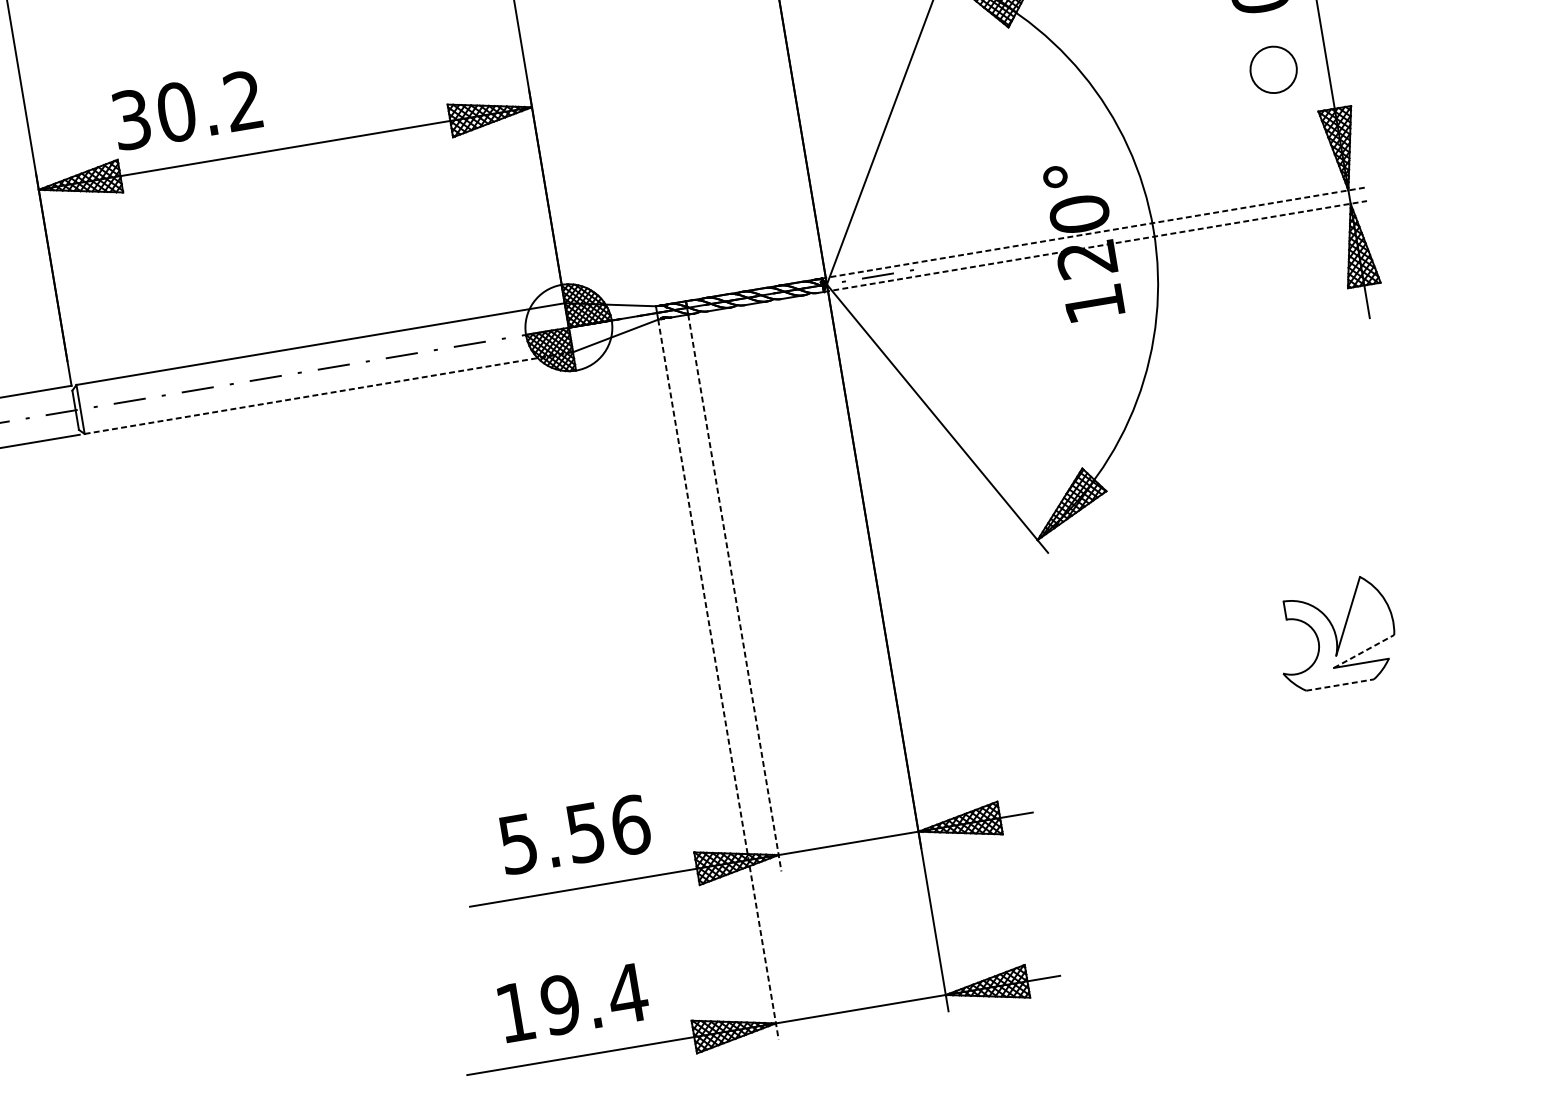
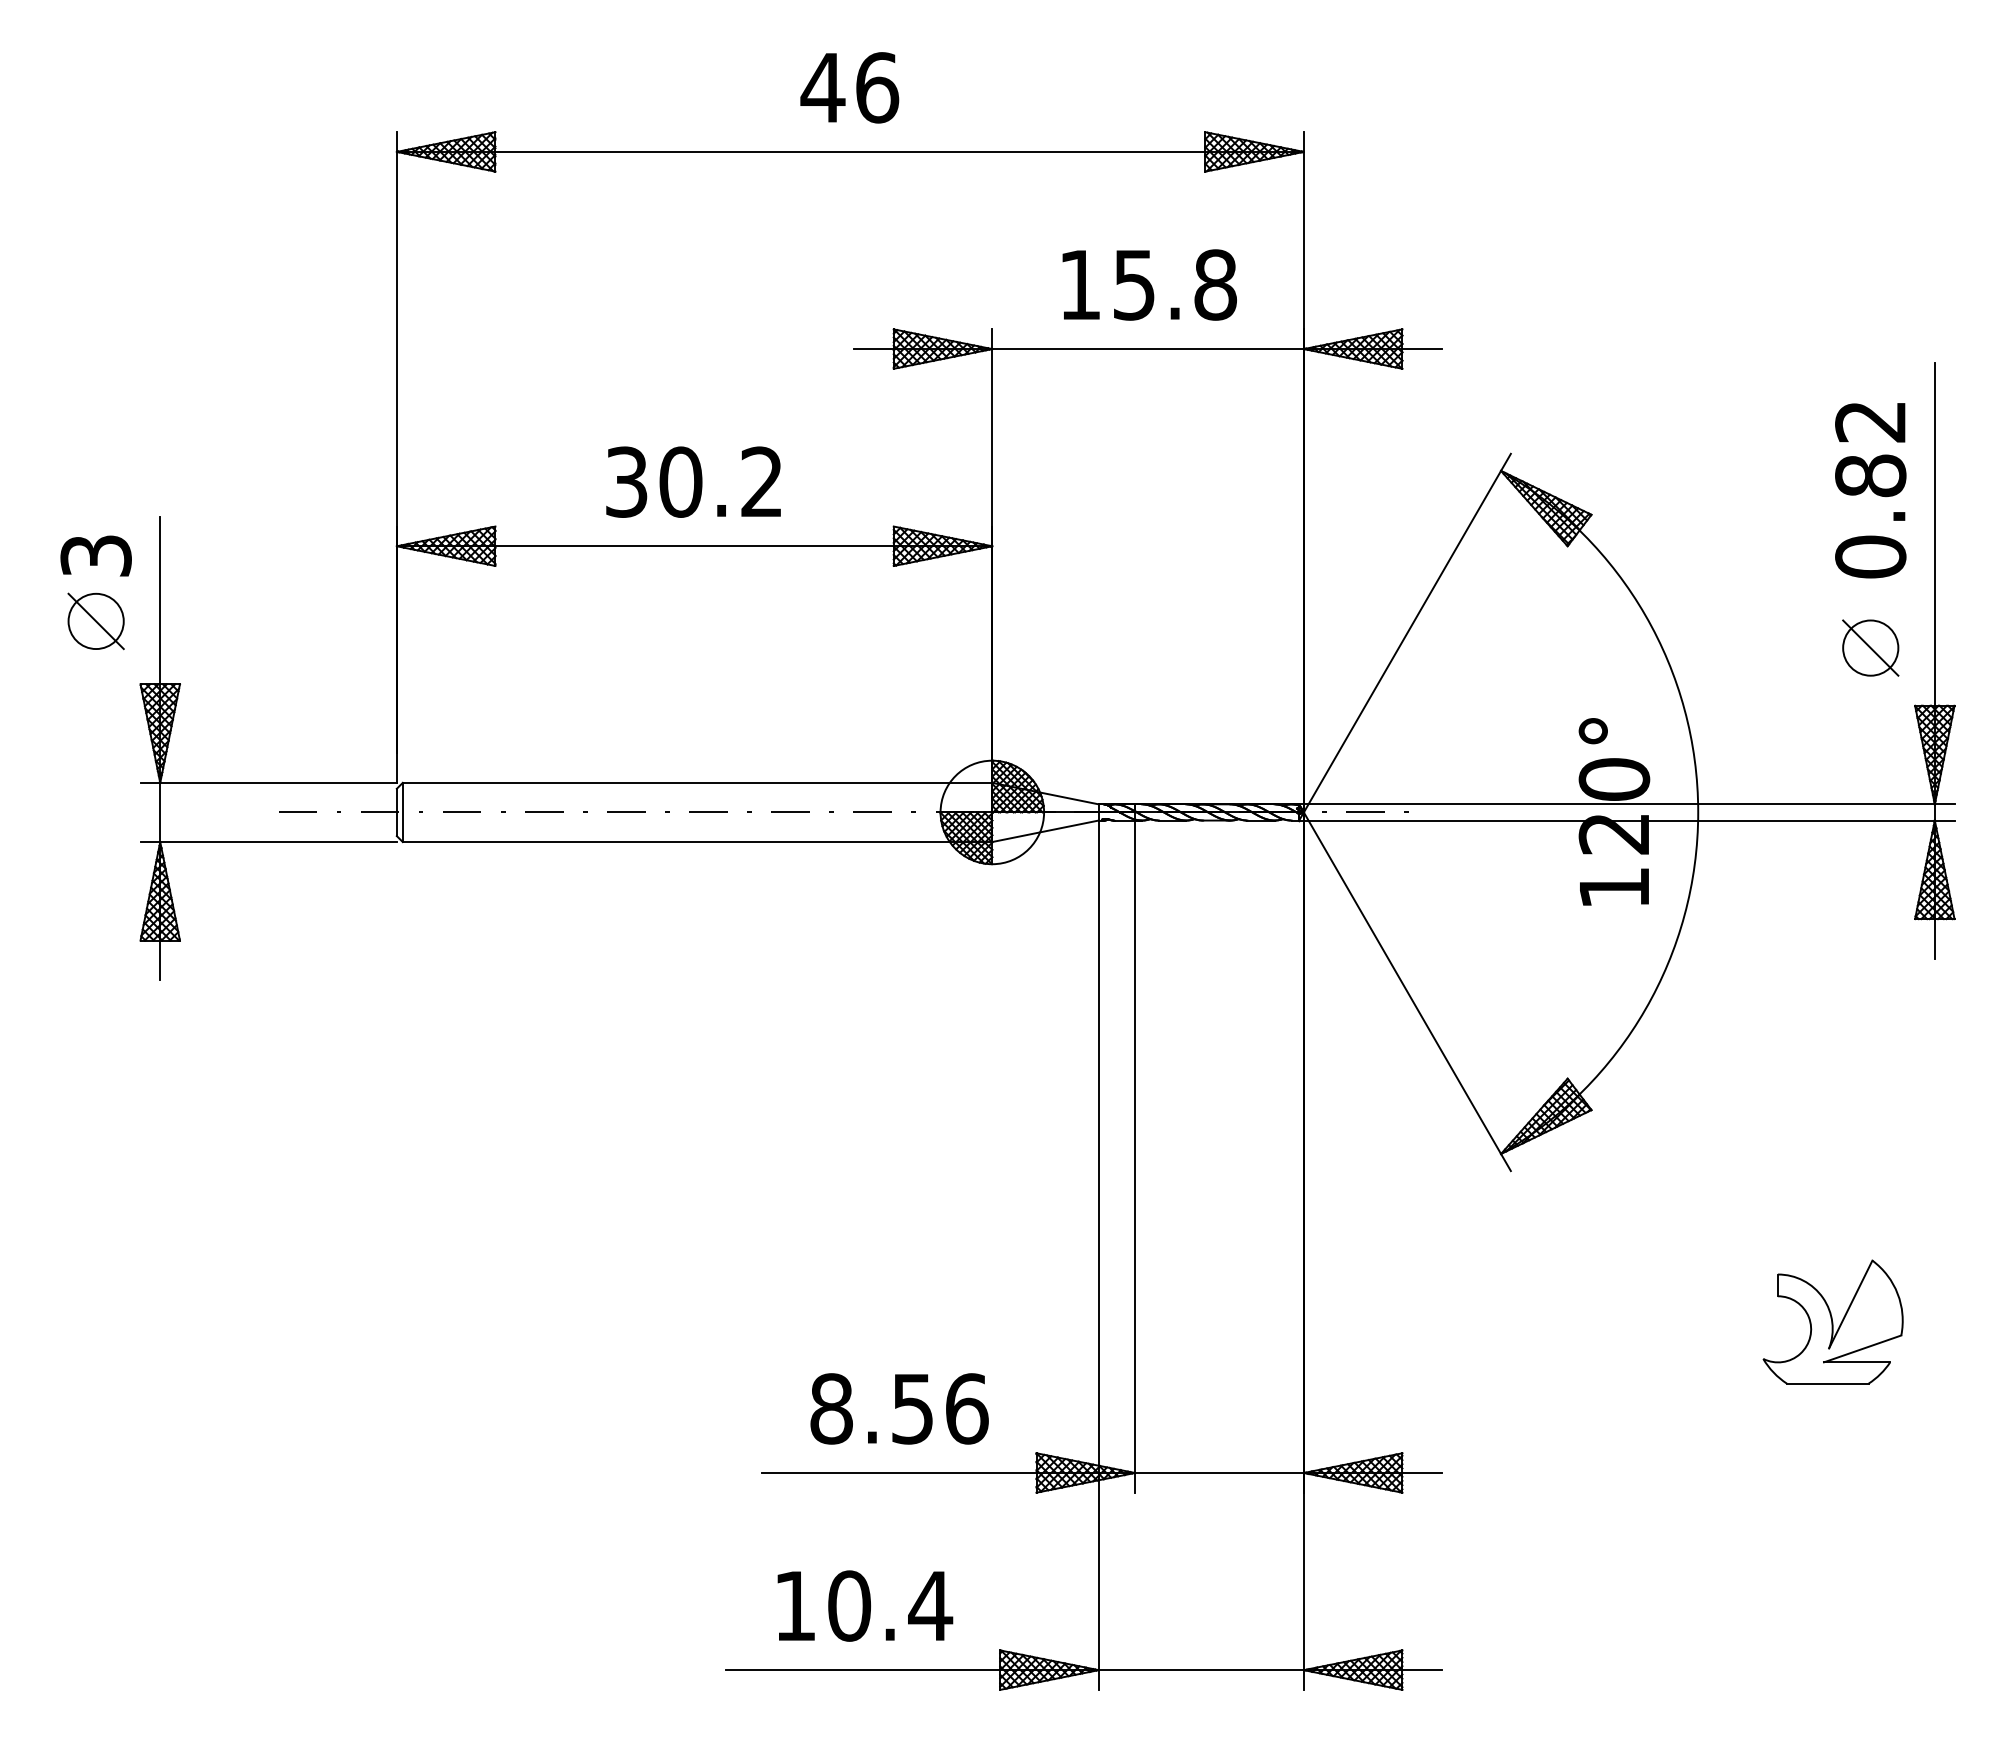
line: (1273, 69) -> (1870, 647), added
text: (186, 109) -> (693, 481), moved
line: (1093, 233) -> (1626, 804), dashed -> solid
line: (1095, 246) -> (1626, 820), dashed -> solid
line: (328, 393) -> (697, 842), dashed -> solid
line: (735, 593) -> (1135, 1157), dashed -> solid
line: (1363, 651) -> (1862, 1348), dashed -> solid
line: (718, 680) -> (1098, 1255), dashed -> solid
line: (1339, 684) -> (1827, 1383), dashed -> solid
text: (518, 843) -> (831, 1408), 5.56 -> 8.56
text: (560, 1004) -> (849, 1605), 19.4 -> 10.4

